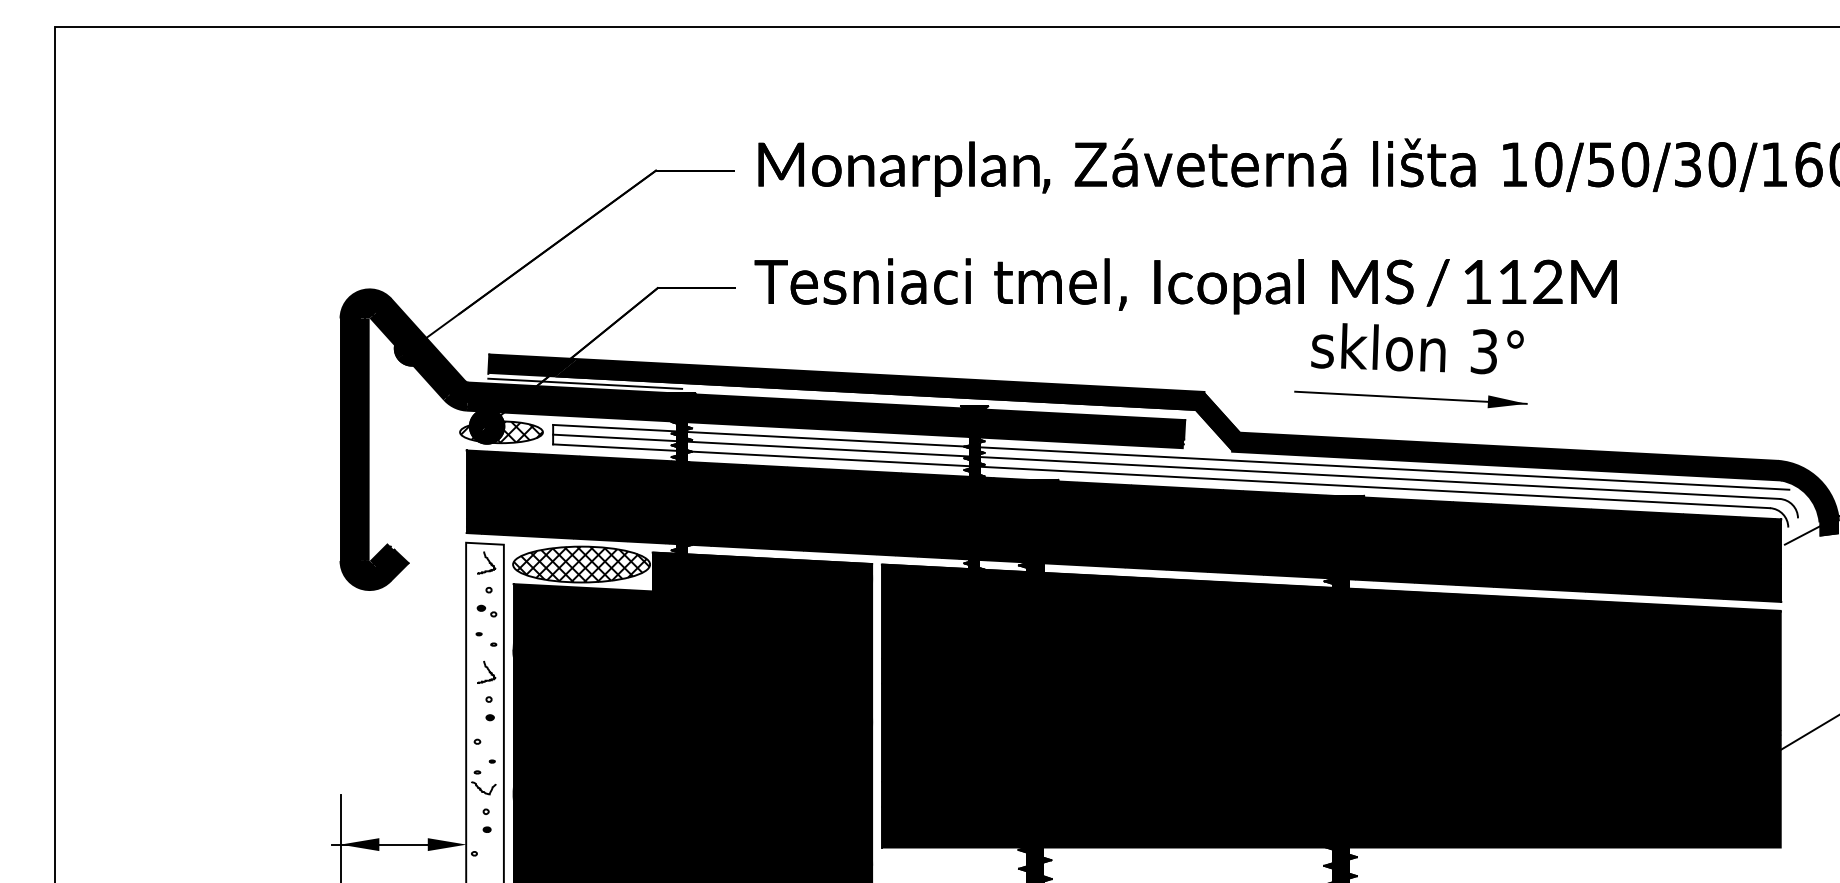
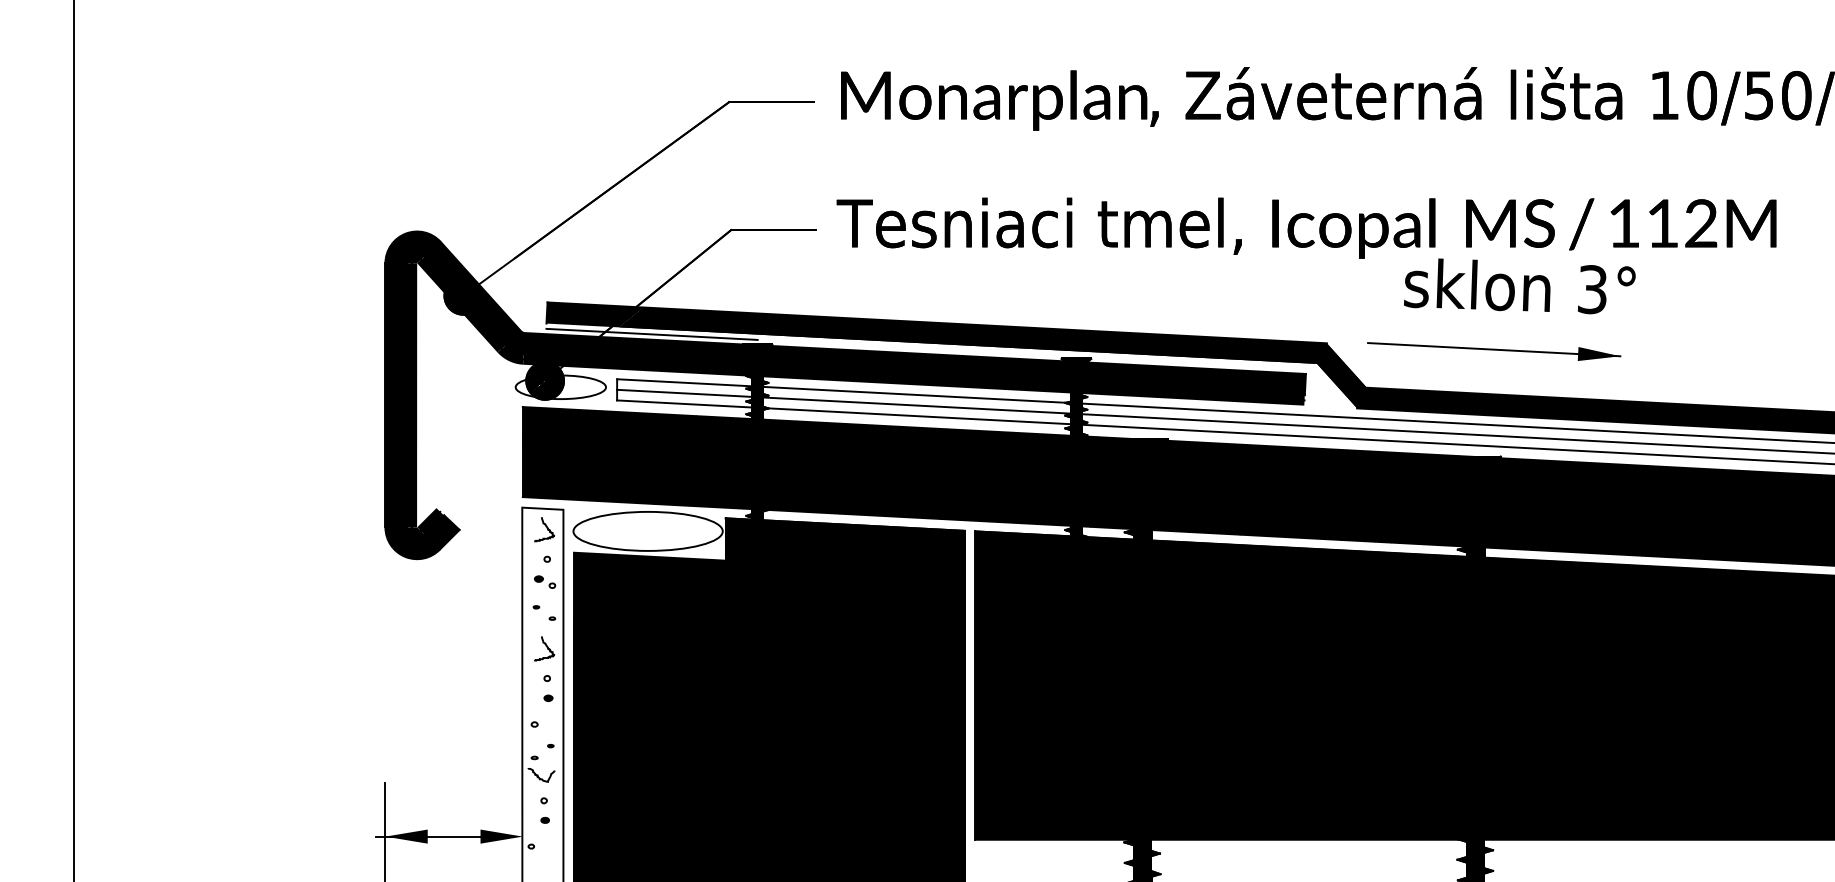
text: (1417, 348) -> (1519, 286), moved
part: (1410, 399) -> (1493, 351), moved
hatch: (501, 432) -> (560, 387), removed
hatch: (581, 564) -> (648, 531), removed

